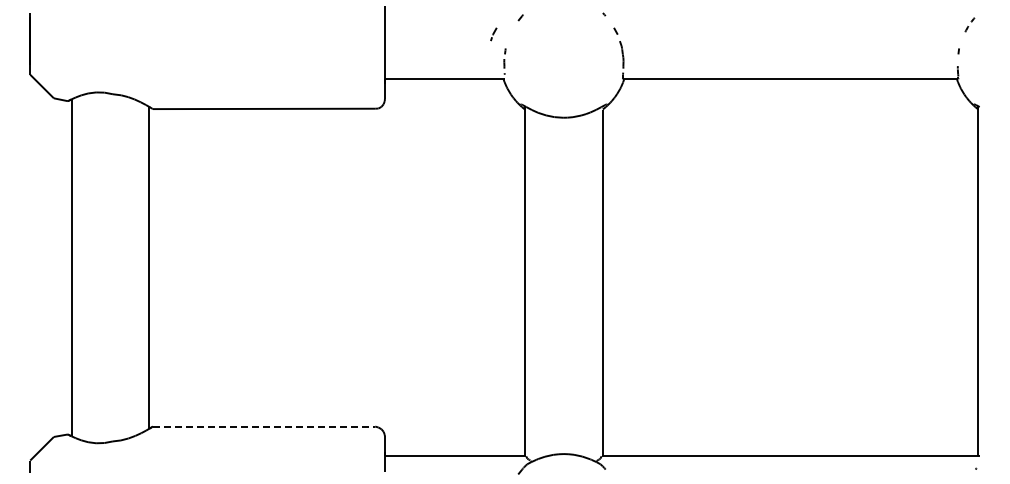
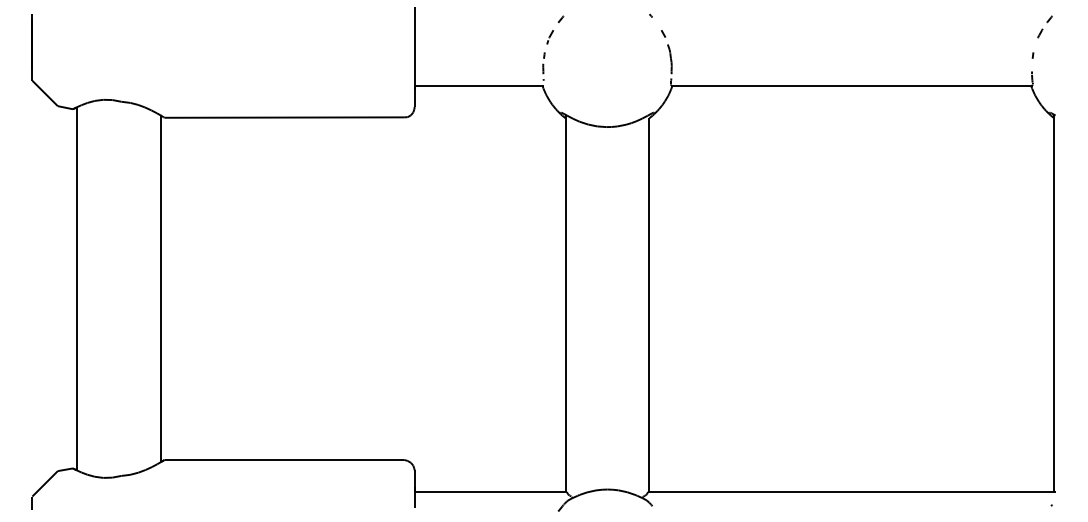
part: (969, 24) -> (1044, 26), size x1.43
line: (493, 34) -> (549, 37), moved
line: (264, 426) -> (284, 459), dashed -> solid

